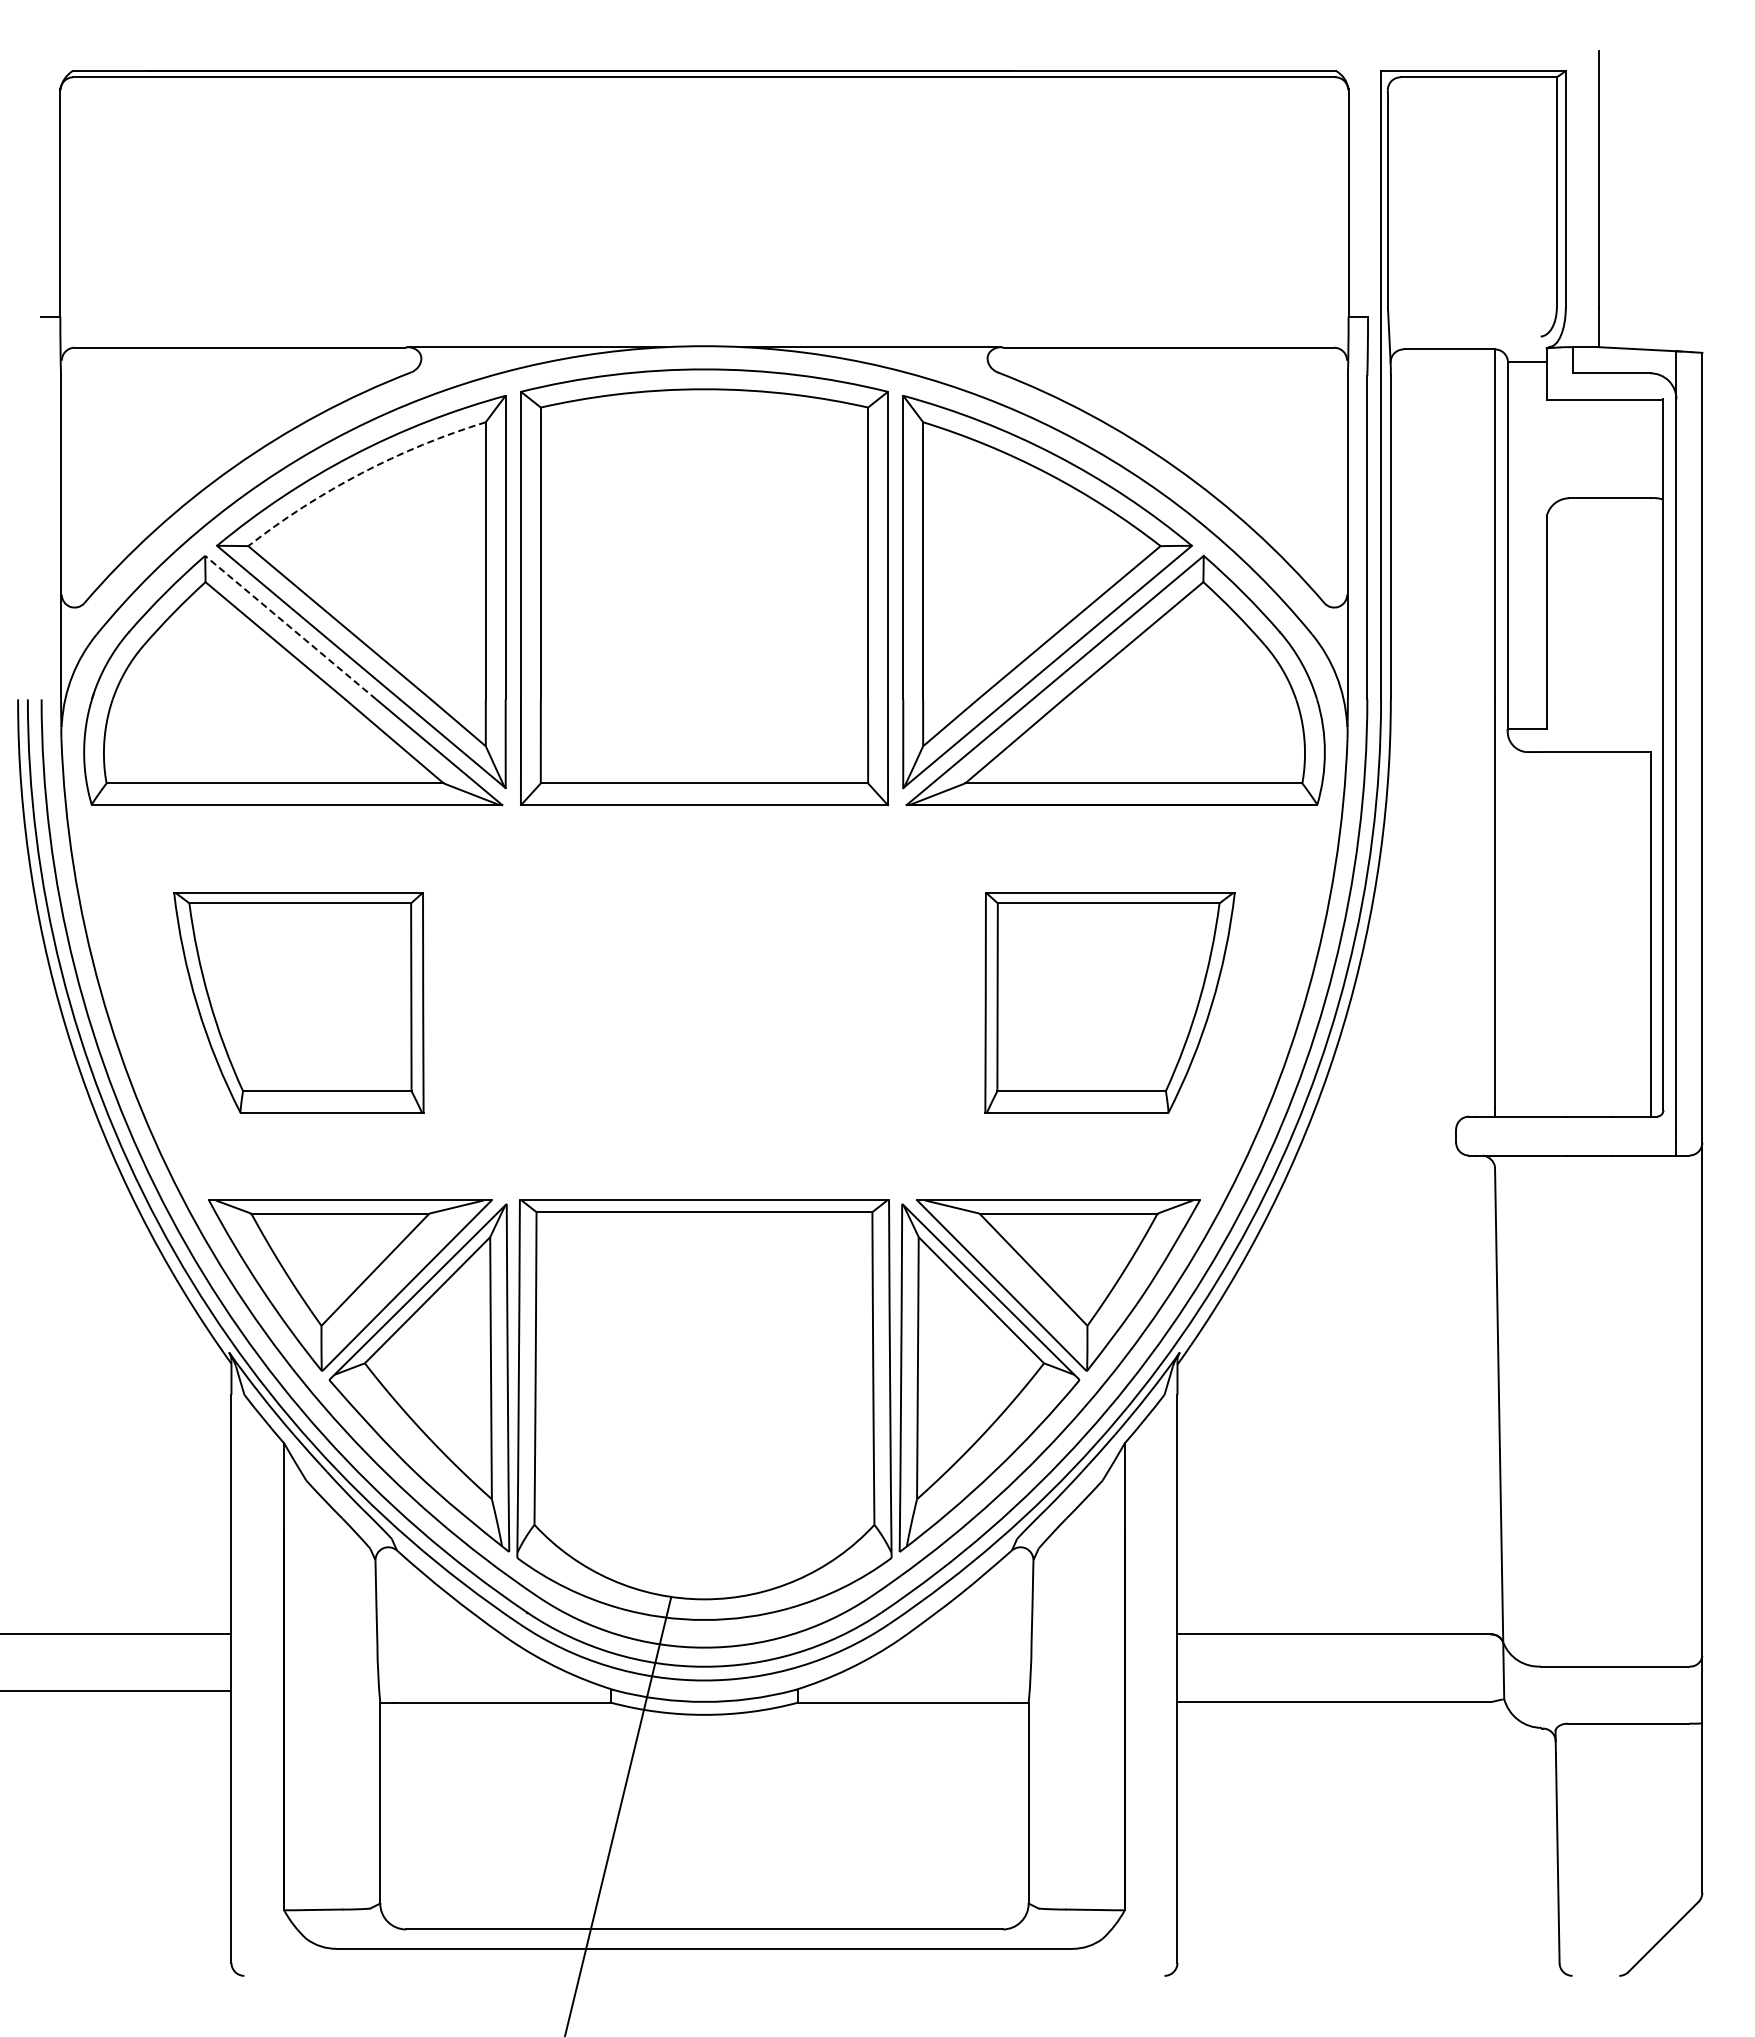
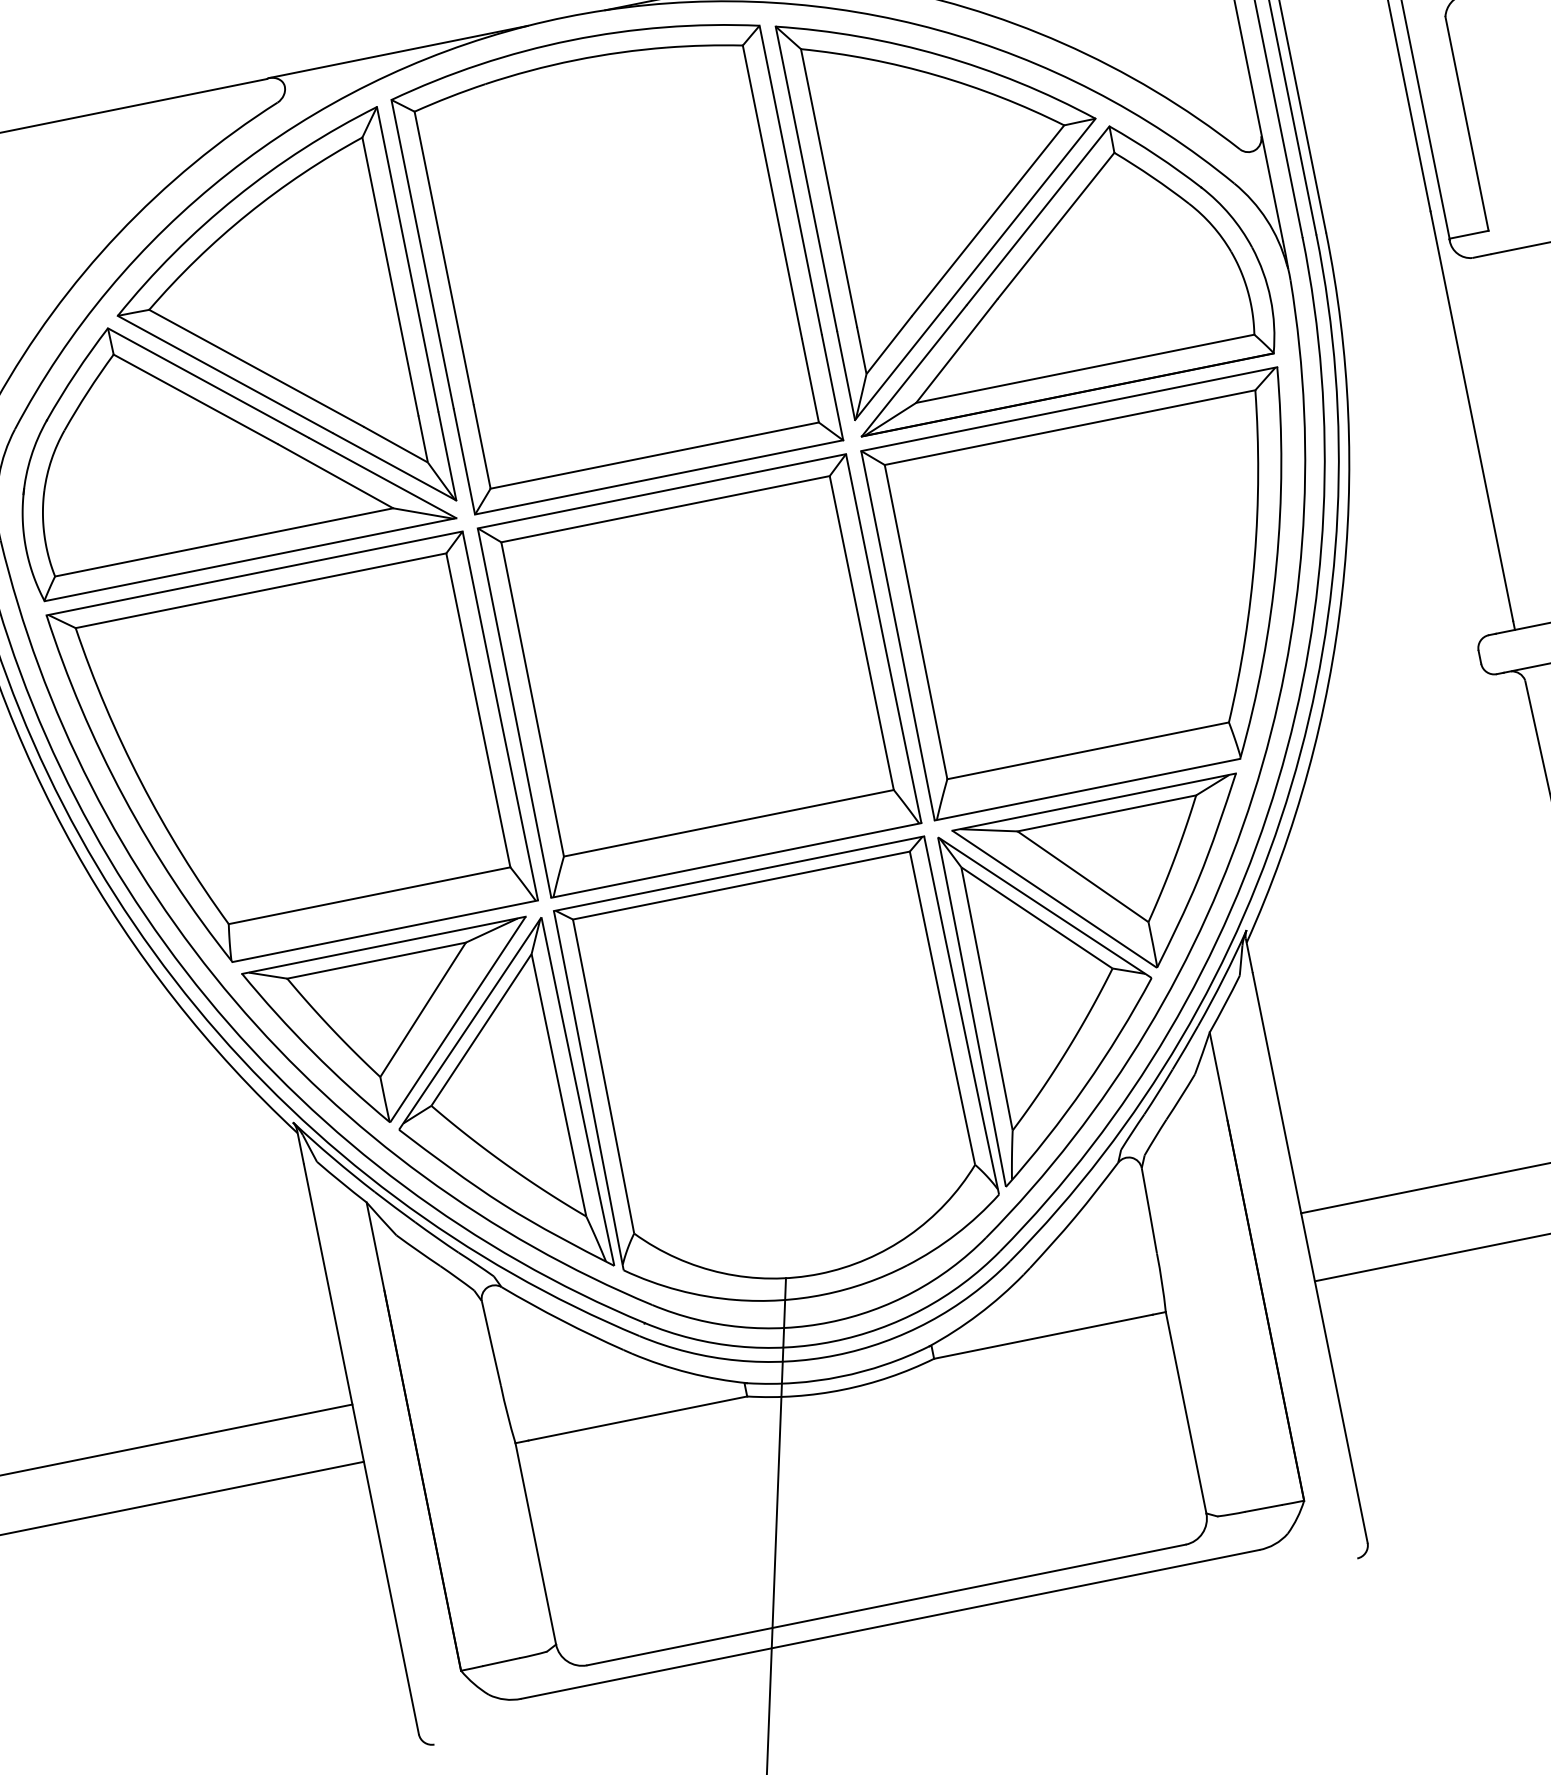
arc: (361, 473) -> (248, 214), dashed -> solid
line: (290, 627) -> (208, 382), dashed -> solid
part: (298, 1002) -> (291, 757), size x1.67
part: (704, 1002) -> (699, 675), added
part: (1109, 1002) -> (1105, 593), size x1.67

